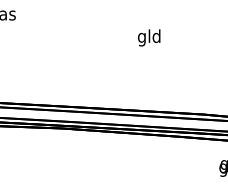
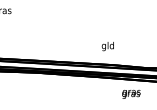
text: (148, 37) -> (107, 46), moved

